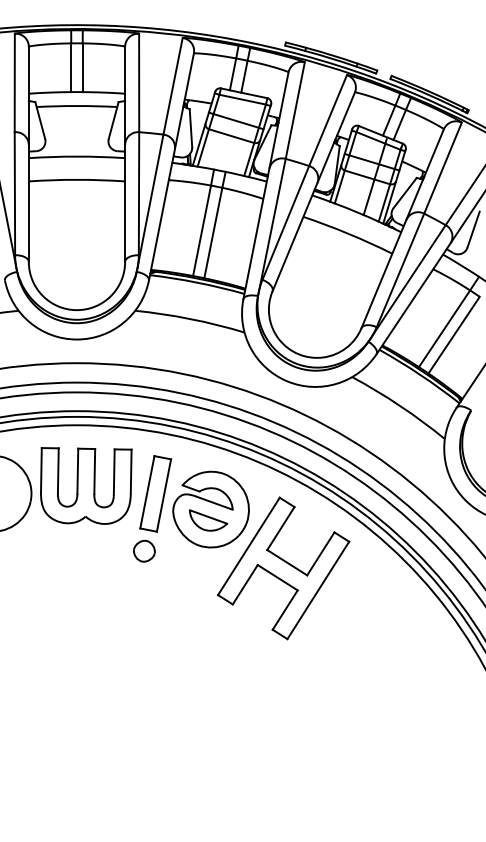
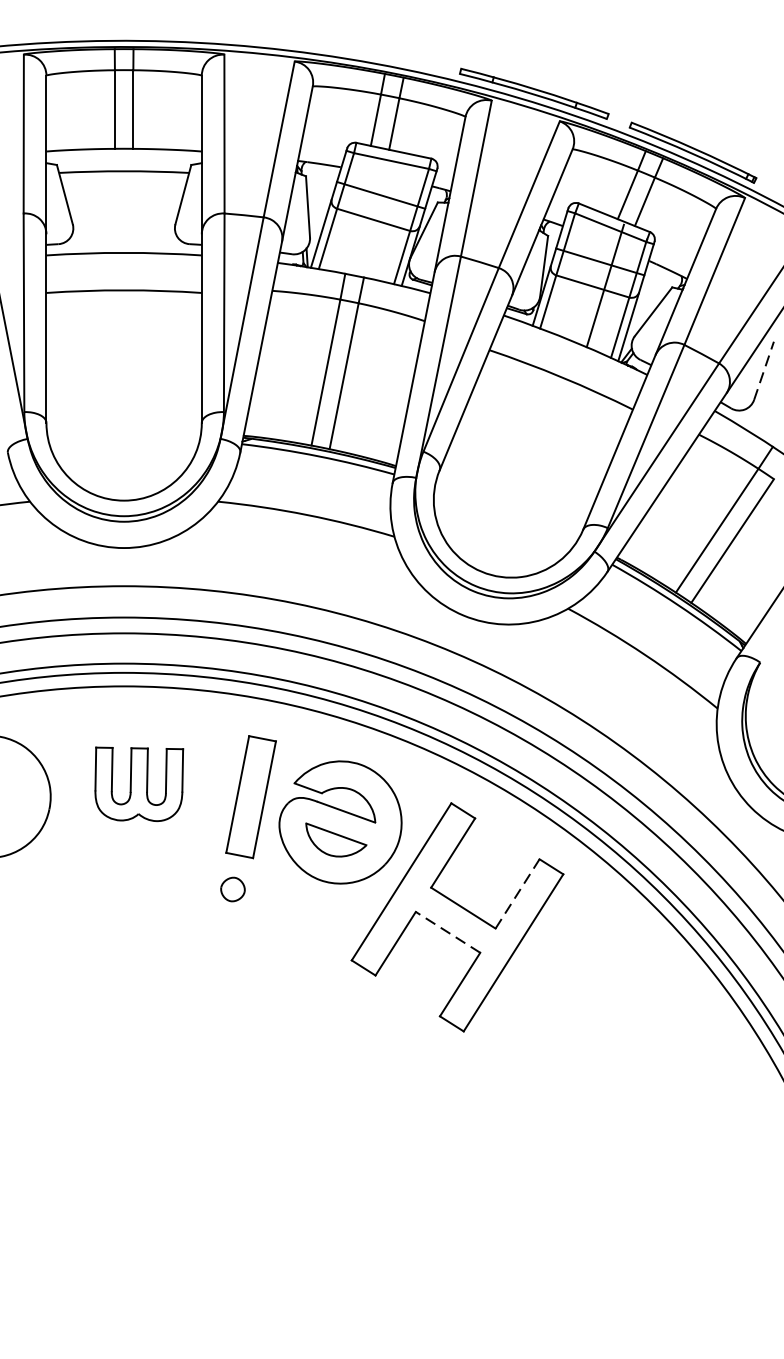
line: (473, 229) -> (763, 370), solid -> dashed
part: (86, 485) -> (139, 783), size x0.6
part: (144, 550) -> (233, 888), size x0.7
line: (321, 553) -> (518, 893), solid -> dashed
line: (277, 577) -> (447, 932), solid -> dashed

